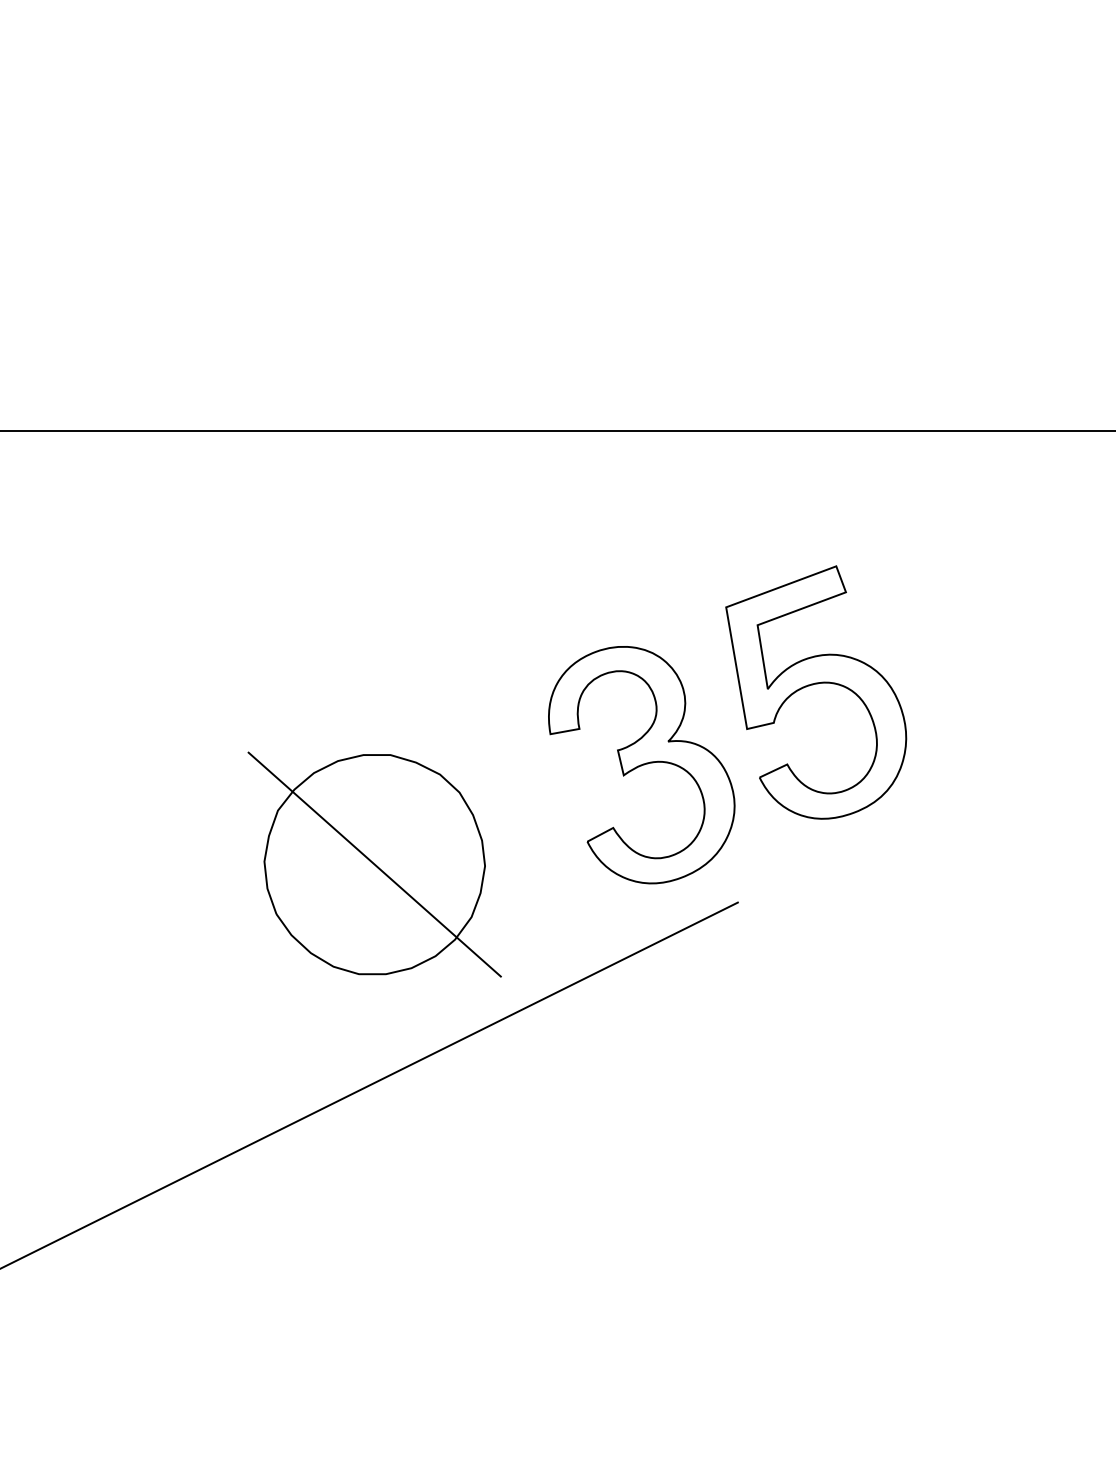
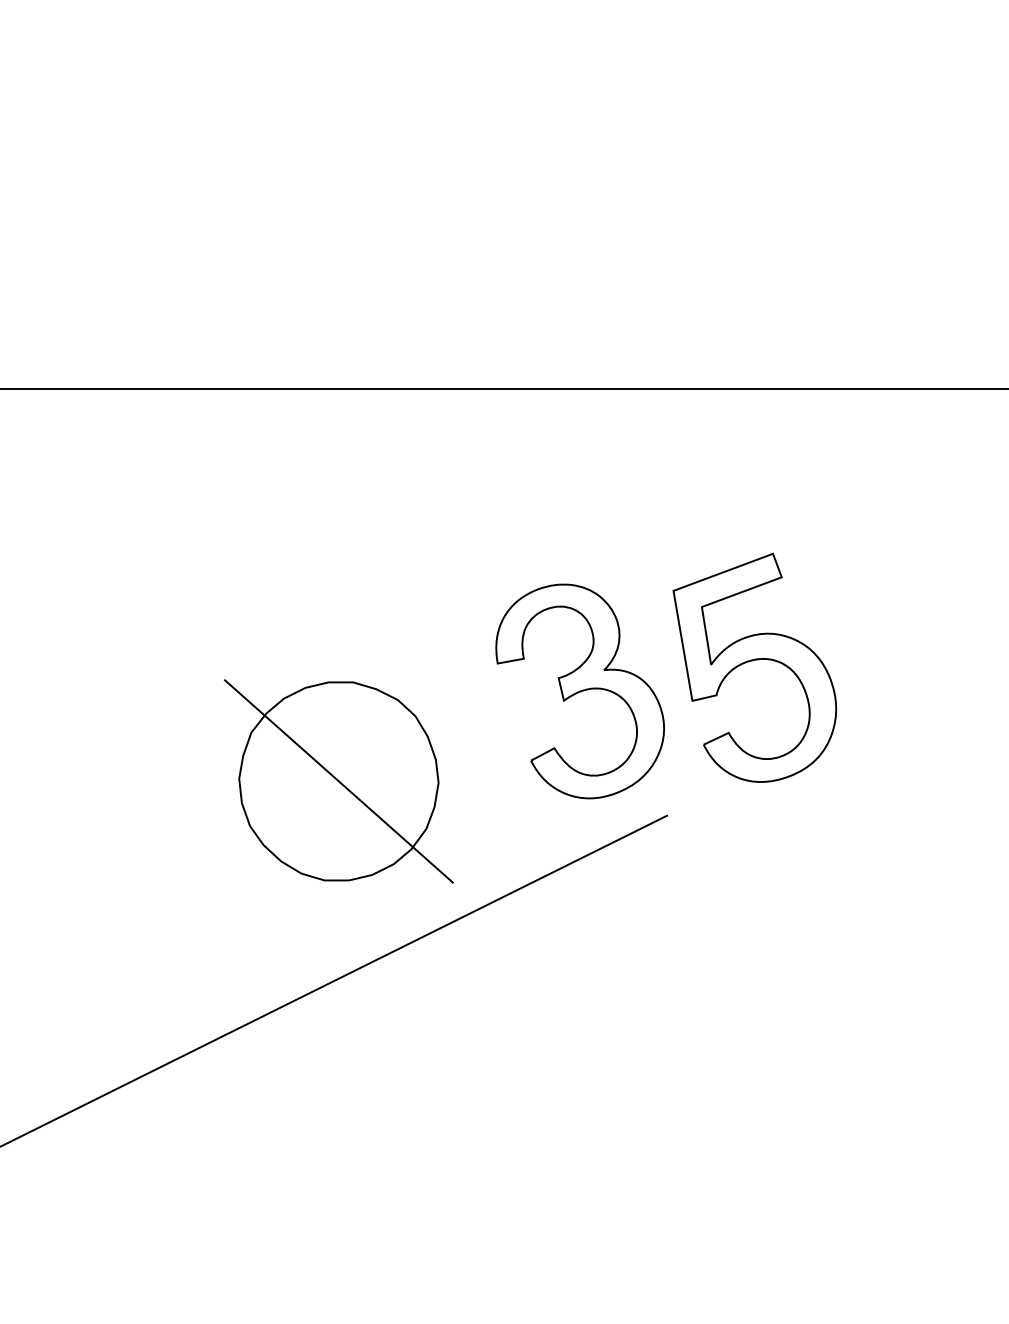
part: (813, 685) -> (752, 661), moved

